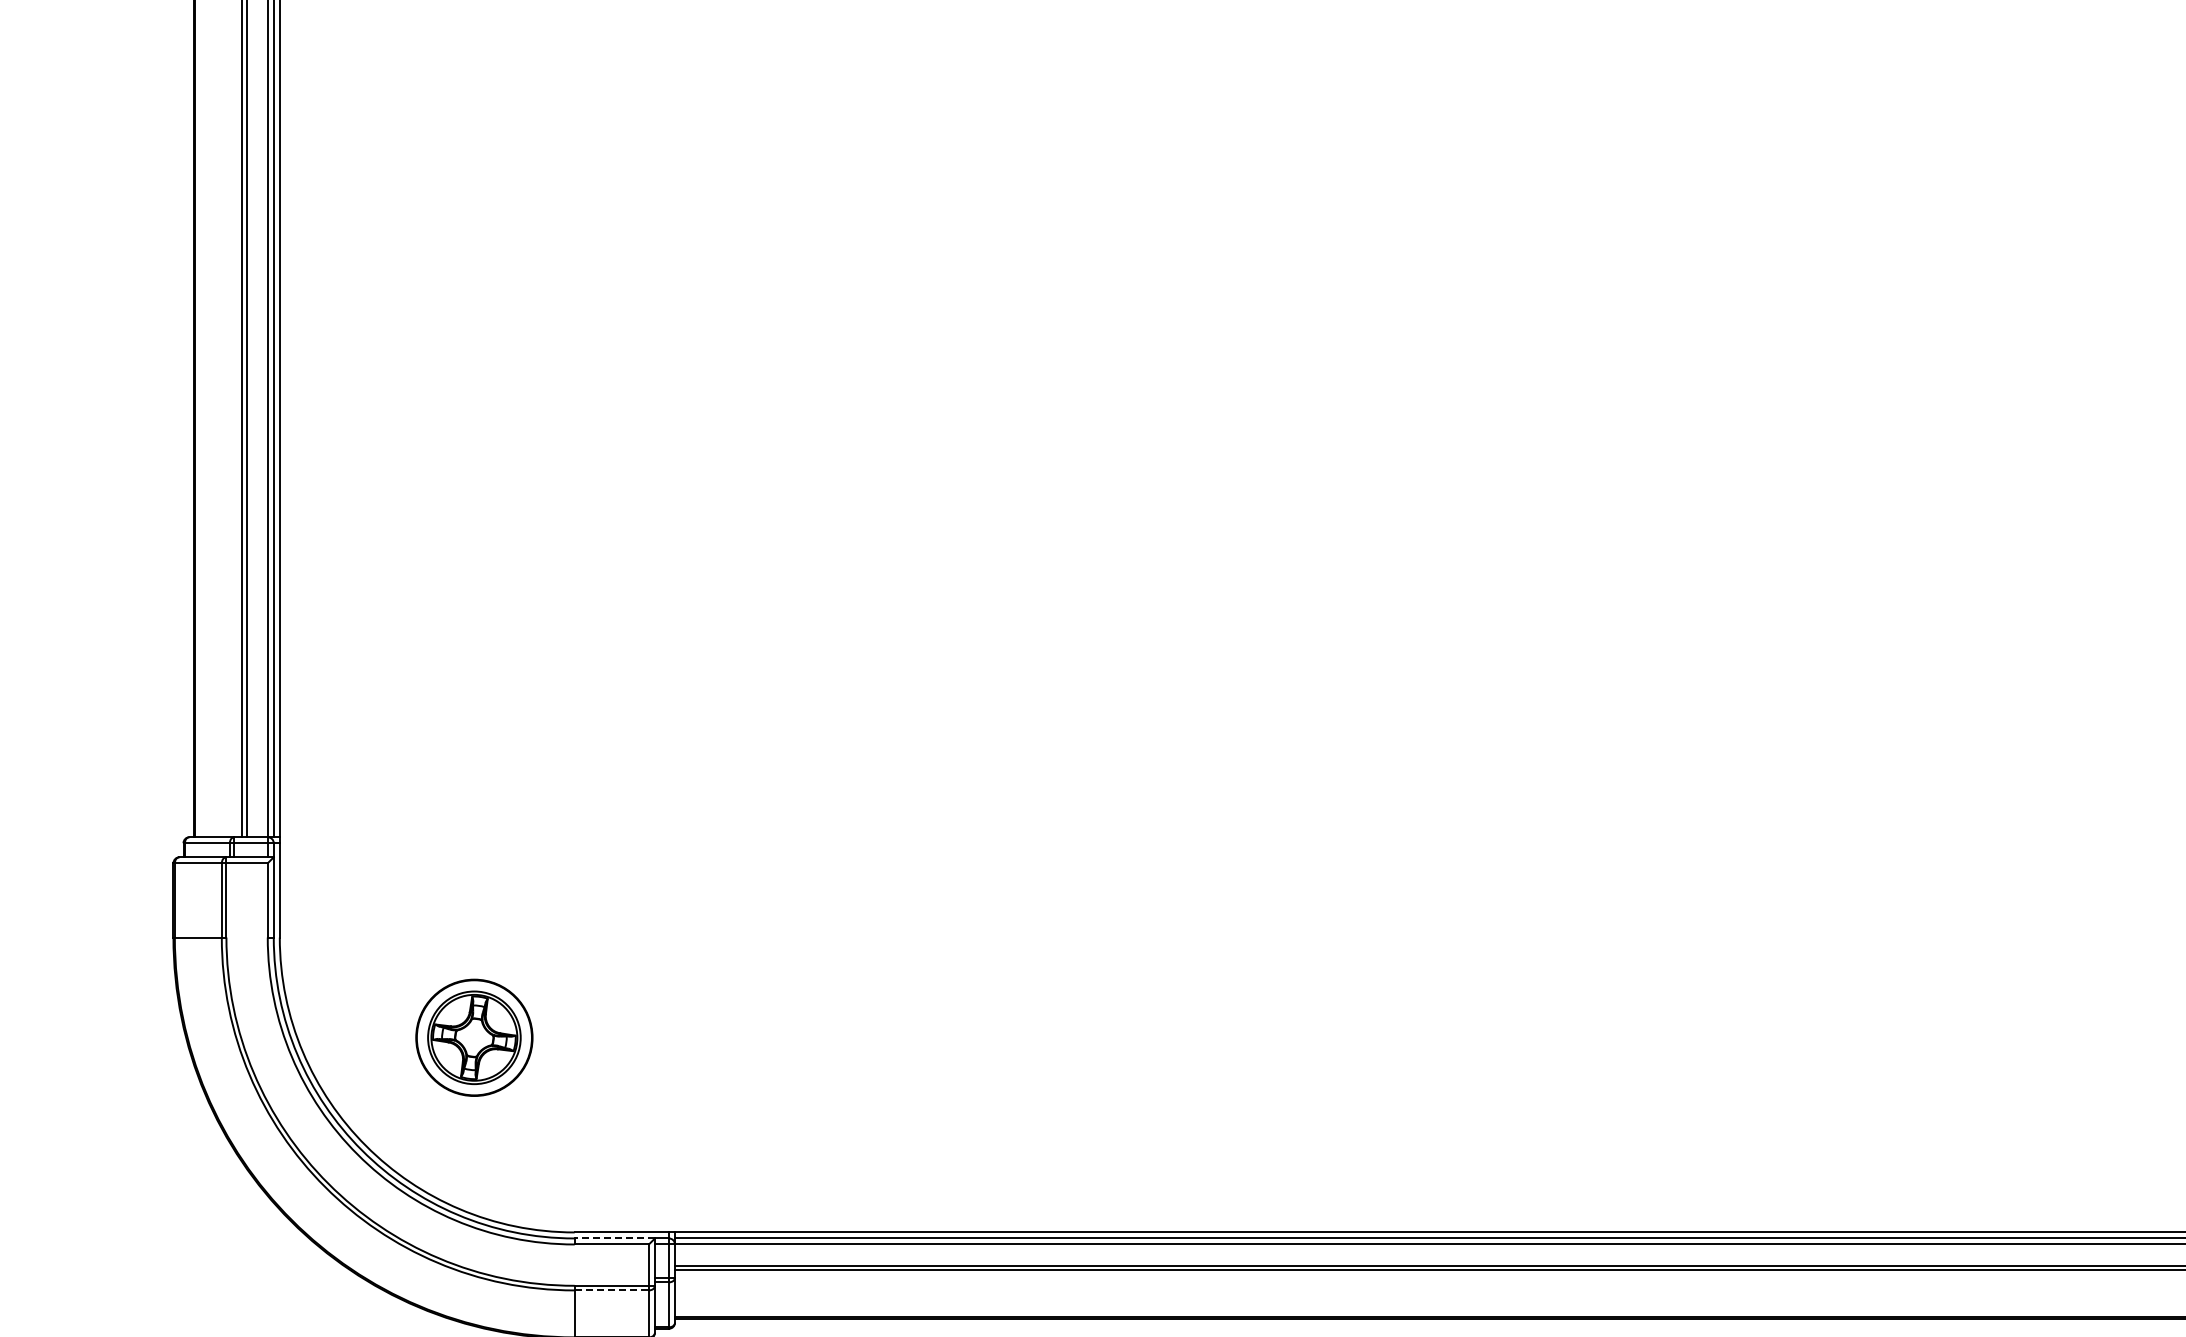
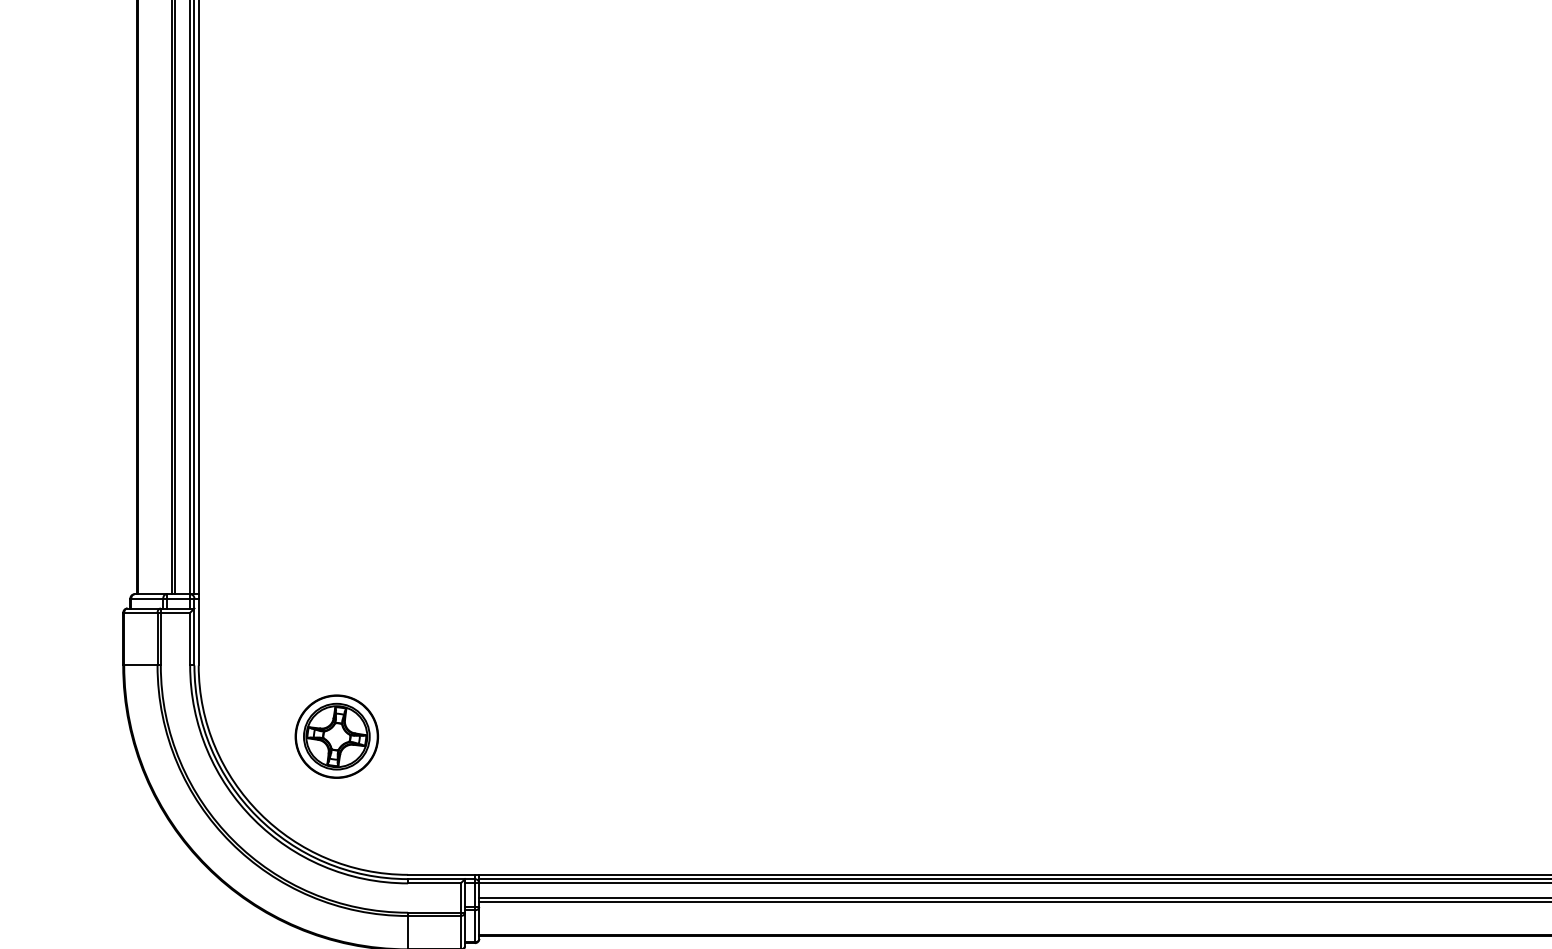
line: (614, 1238) -> (436, 879), dashed -> solid
line: (612, 1290) -> (434, 916), dashed -> solid

